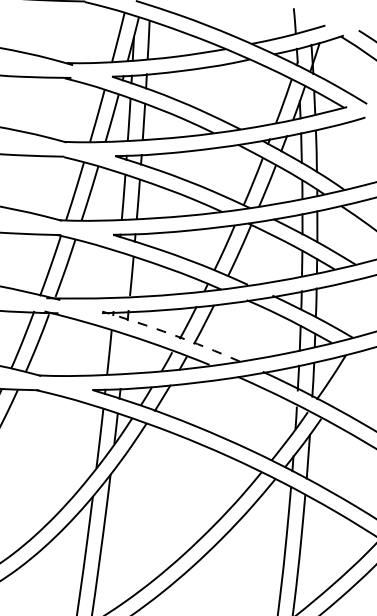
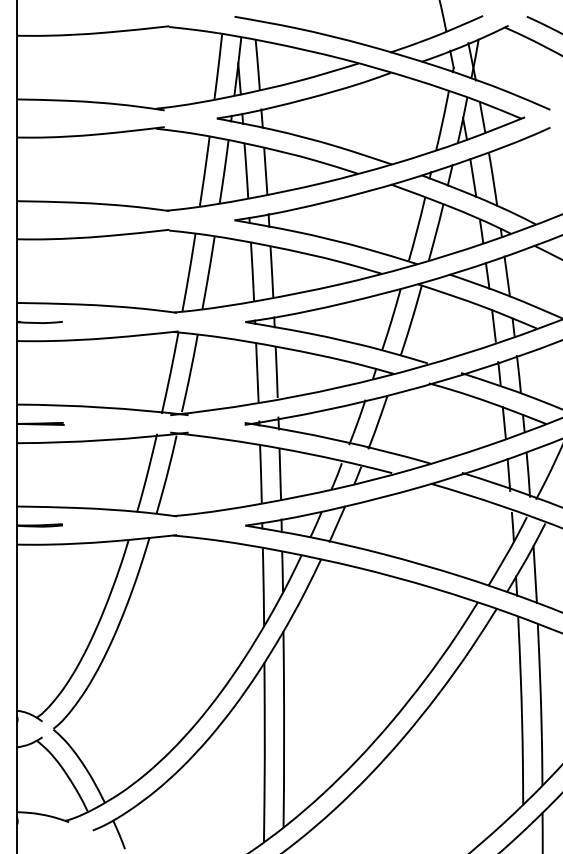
line: (117, 274) -> (257, 372), added
arc: (172, 334) -> (338, 440), dashed -> solid
line: (124, 354) -> (280, 474), added

